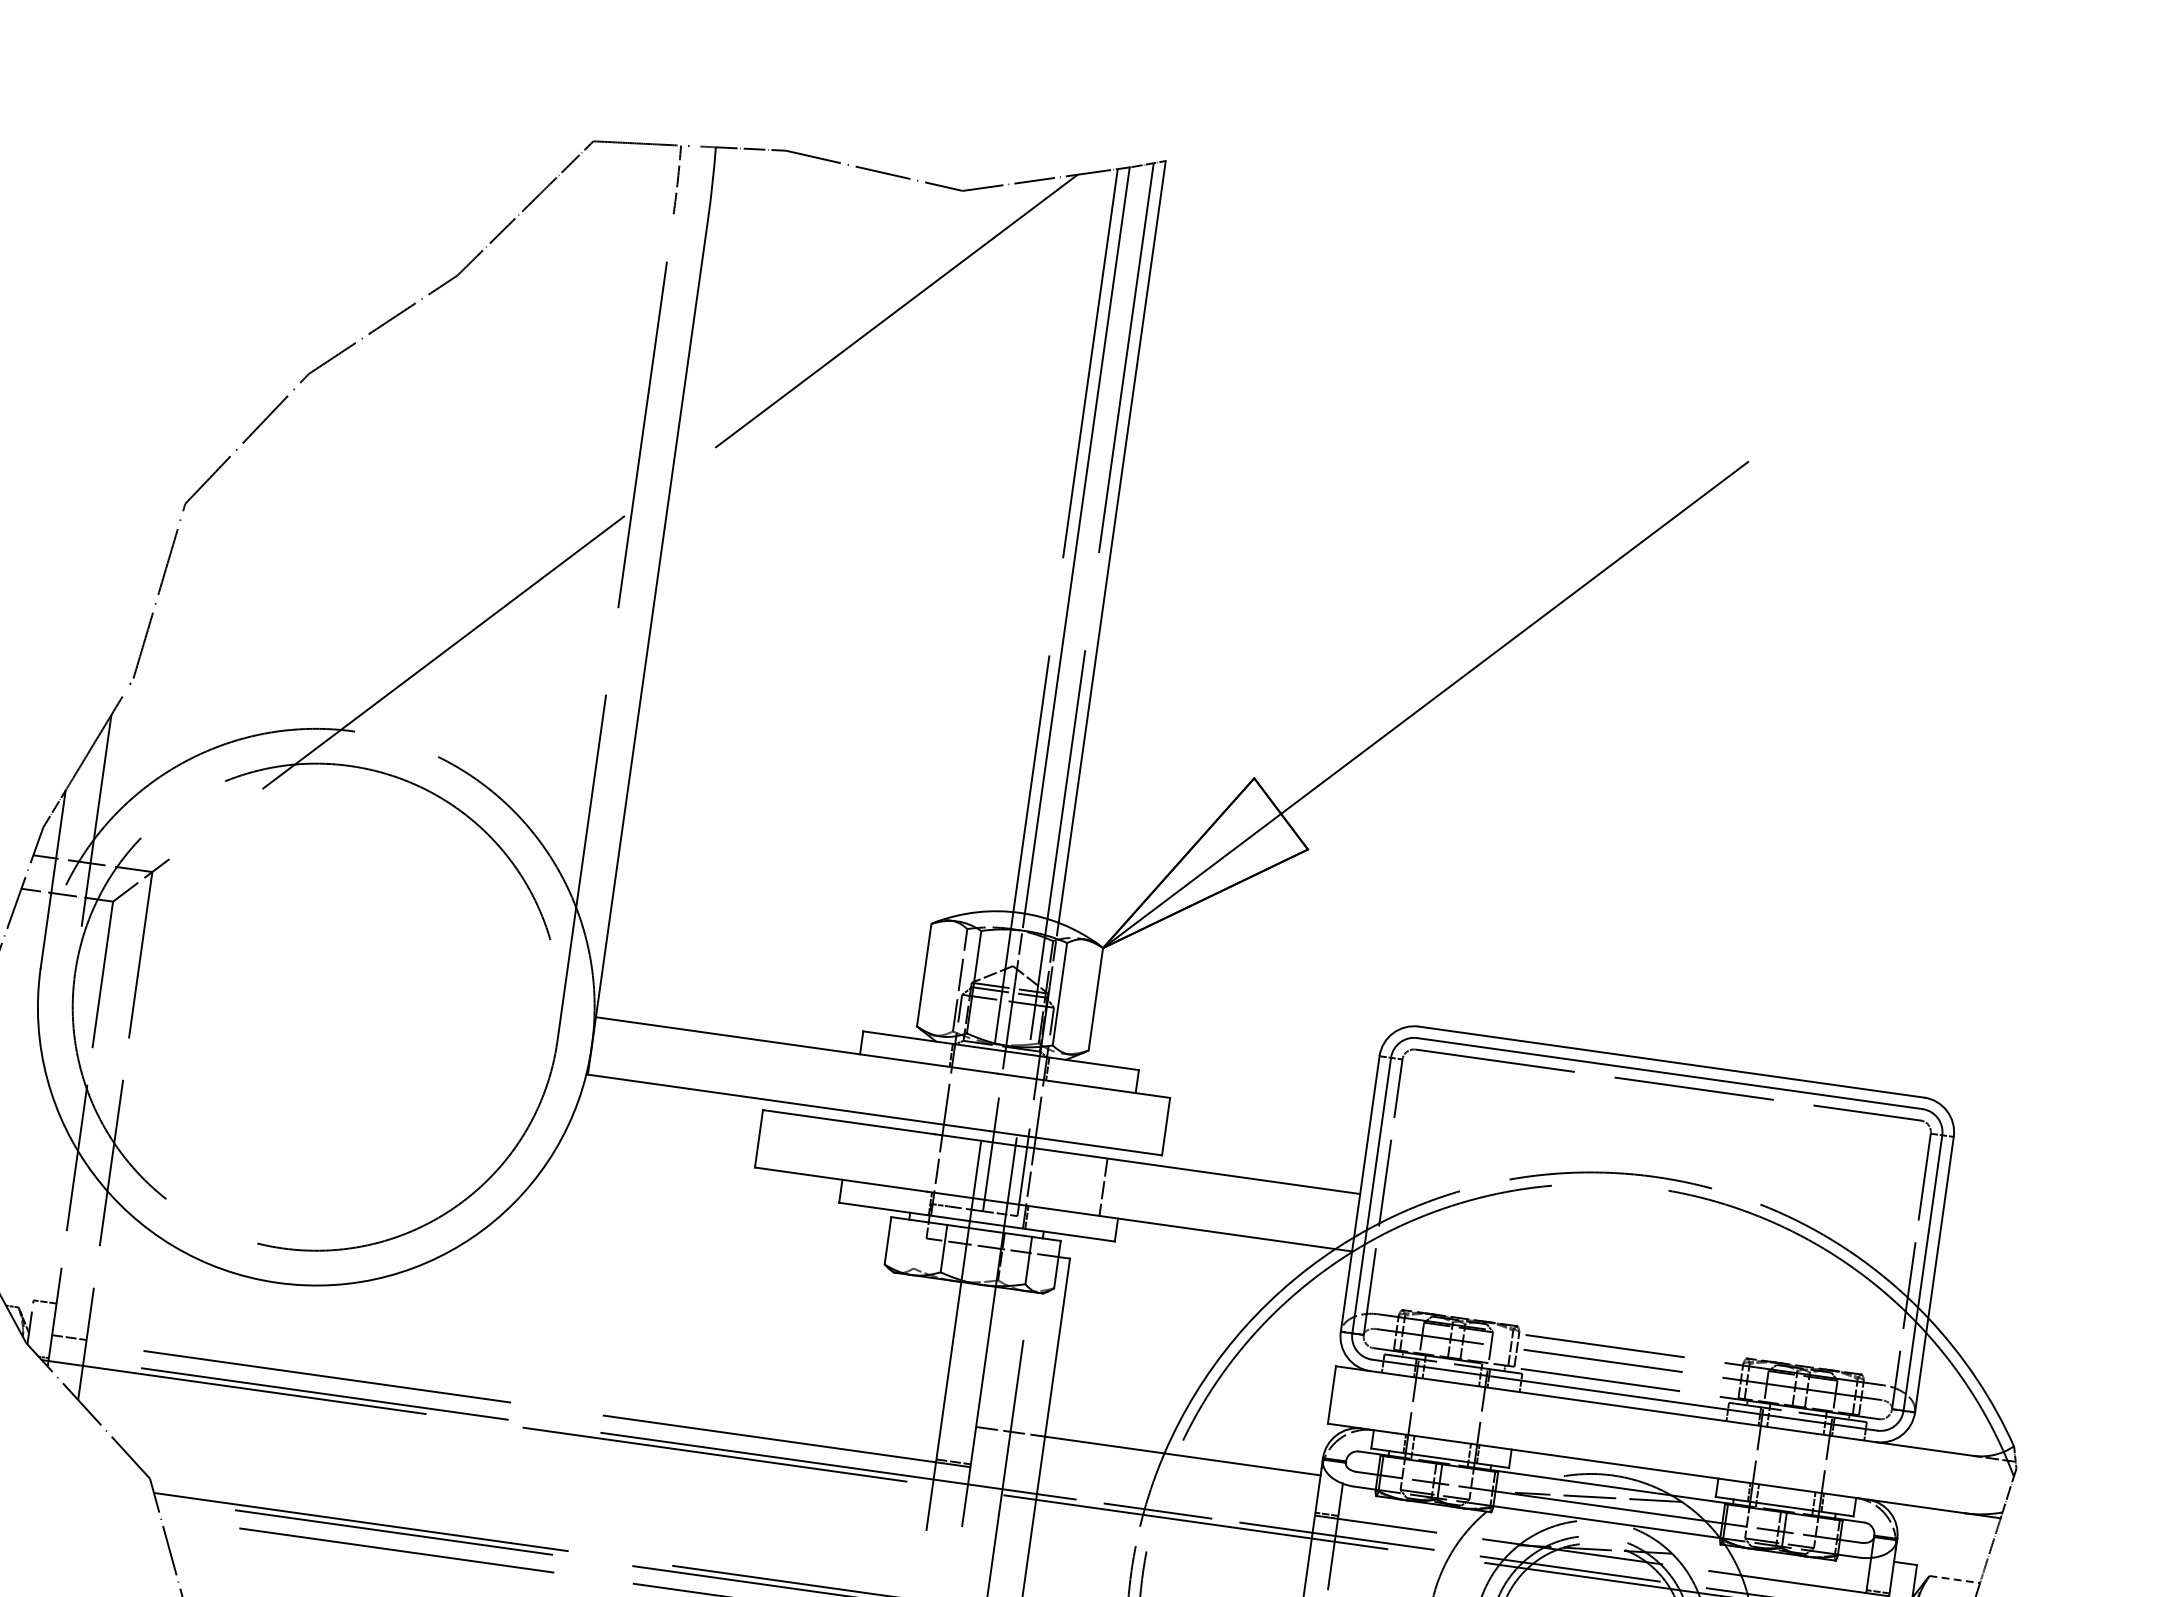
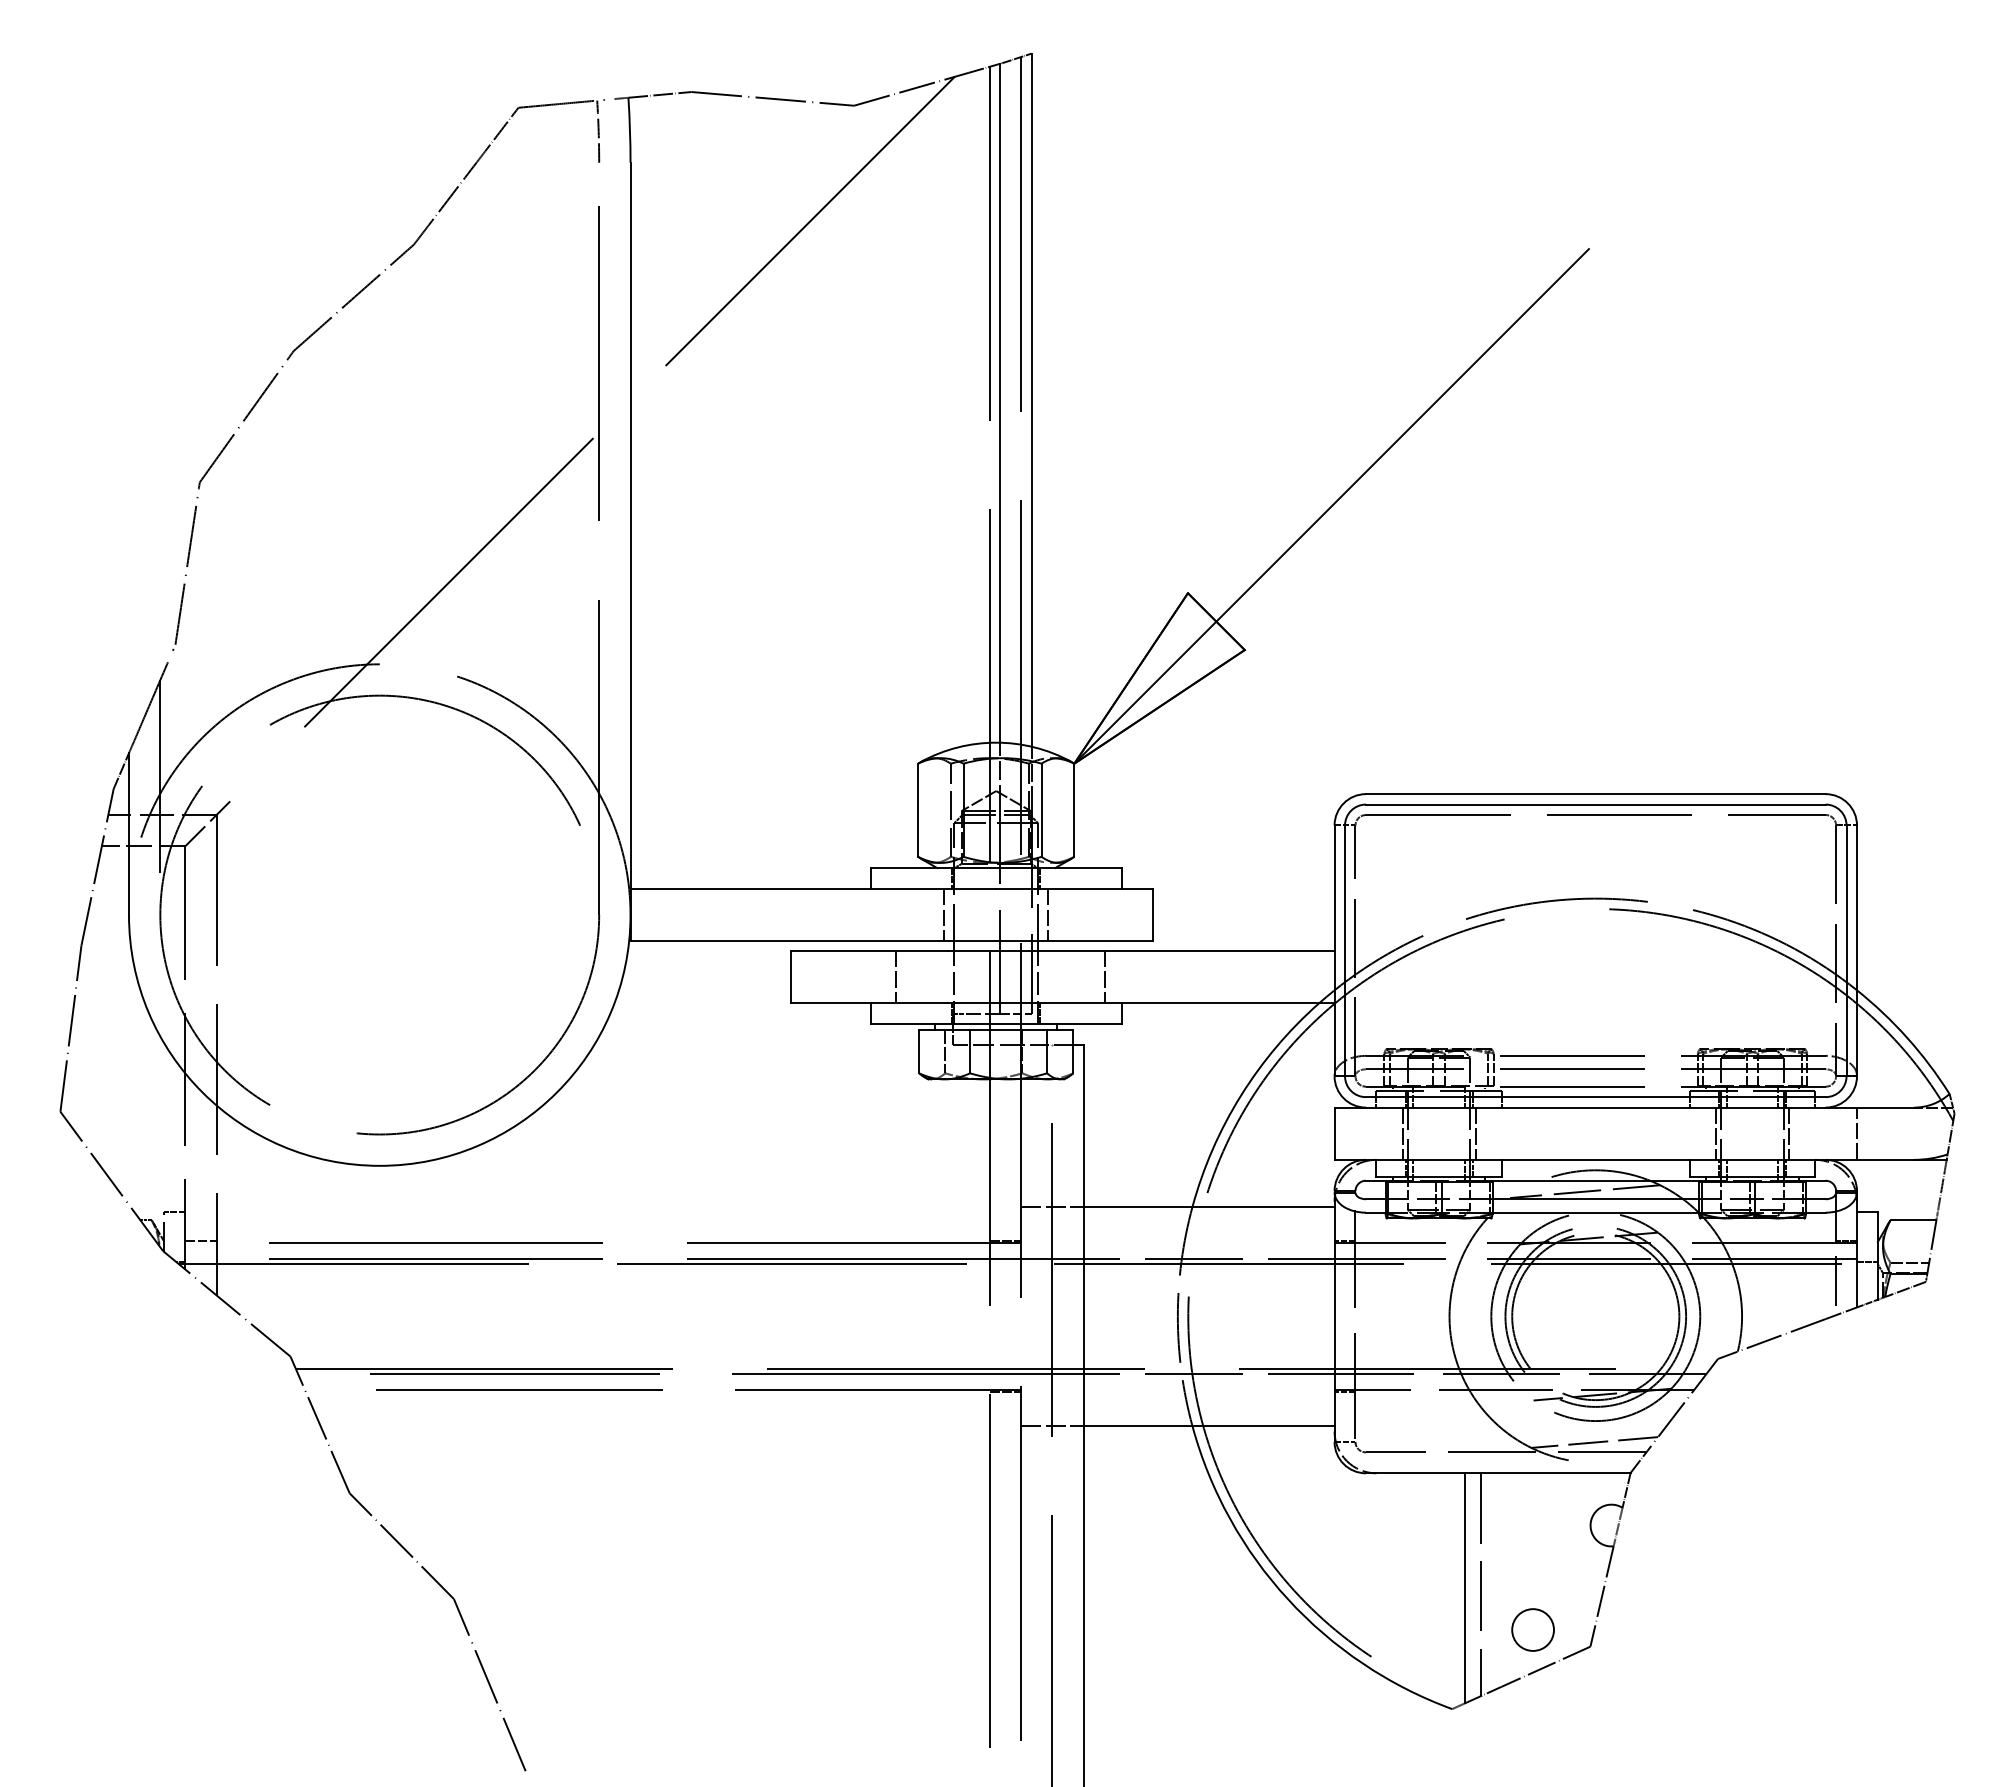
line: (935, 1093) -> (943, 914), added
line: (1051, 1109) -> (1048, 914), added
line: (873, 1154) -> (895, 976), added
line: (917, 1244) -> (945, 1051), added
line: (1406, 1405) -> (1402, 1133), added
line: (1486, 1416) -> (1475, 1133), added
line: (1750, 1453) -> (1715, 1133), added
line: (1831, 1465) -> (1789, 1133), added
line: (1906, 1475) -> (1857, 1133), added
line: (1954, 1579) -> (1913, 1220), dashed -> solid

